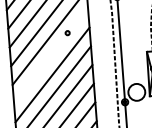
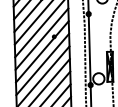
line: (51, 55) -> (42, 51), added

